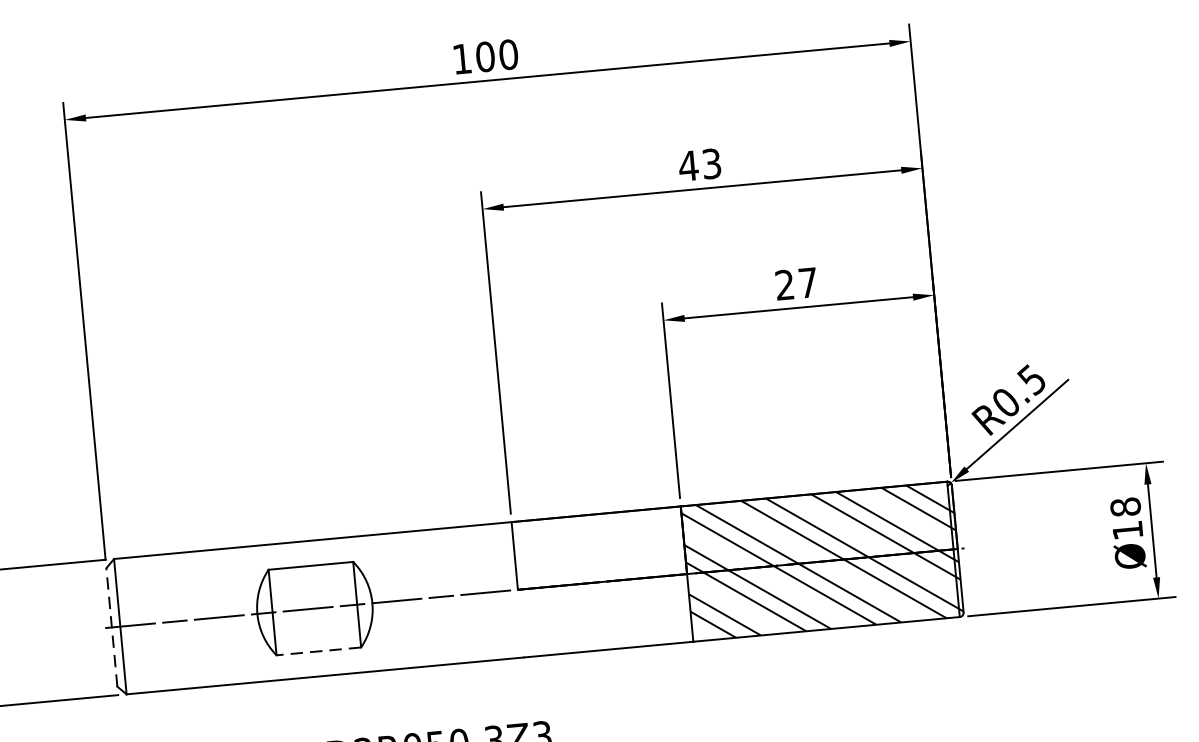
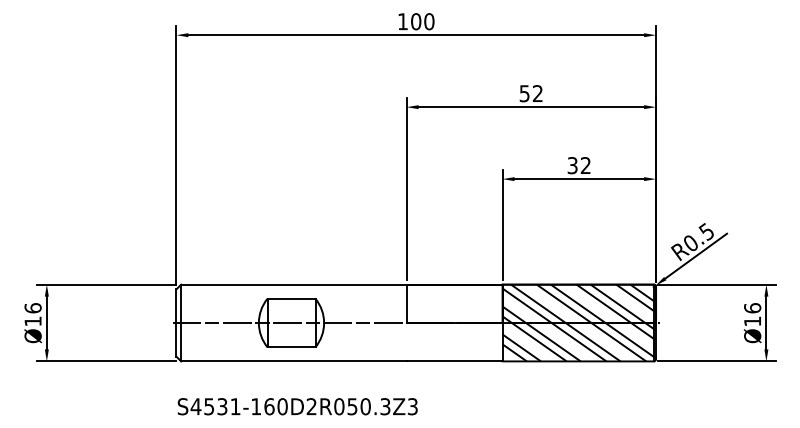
text: (698, 164) -> (530, 93), 43 -> 52
text: (795, 283) -> (578, 165), 27 -> 32
text: (1125, 507) -> (752, 308), Ø18 -> Ø16
line: (112, 628) -> (176, 323), dashed -> solid
line: (318, 651) -> (291, 347), dashed -> solid

